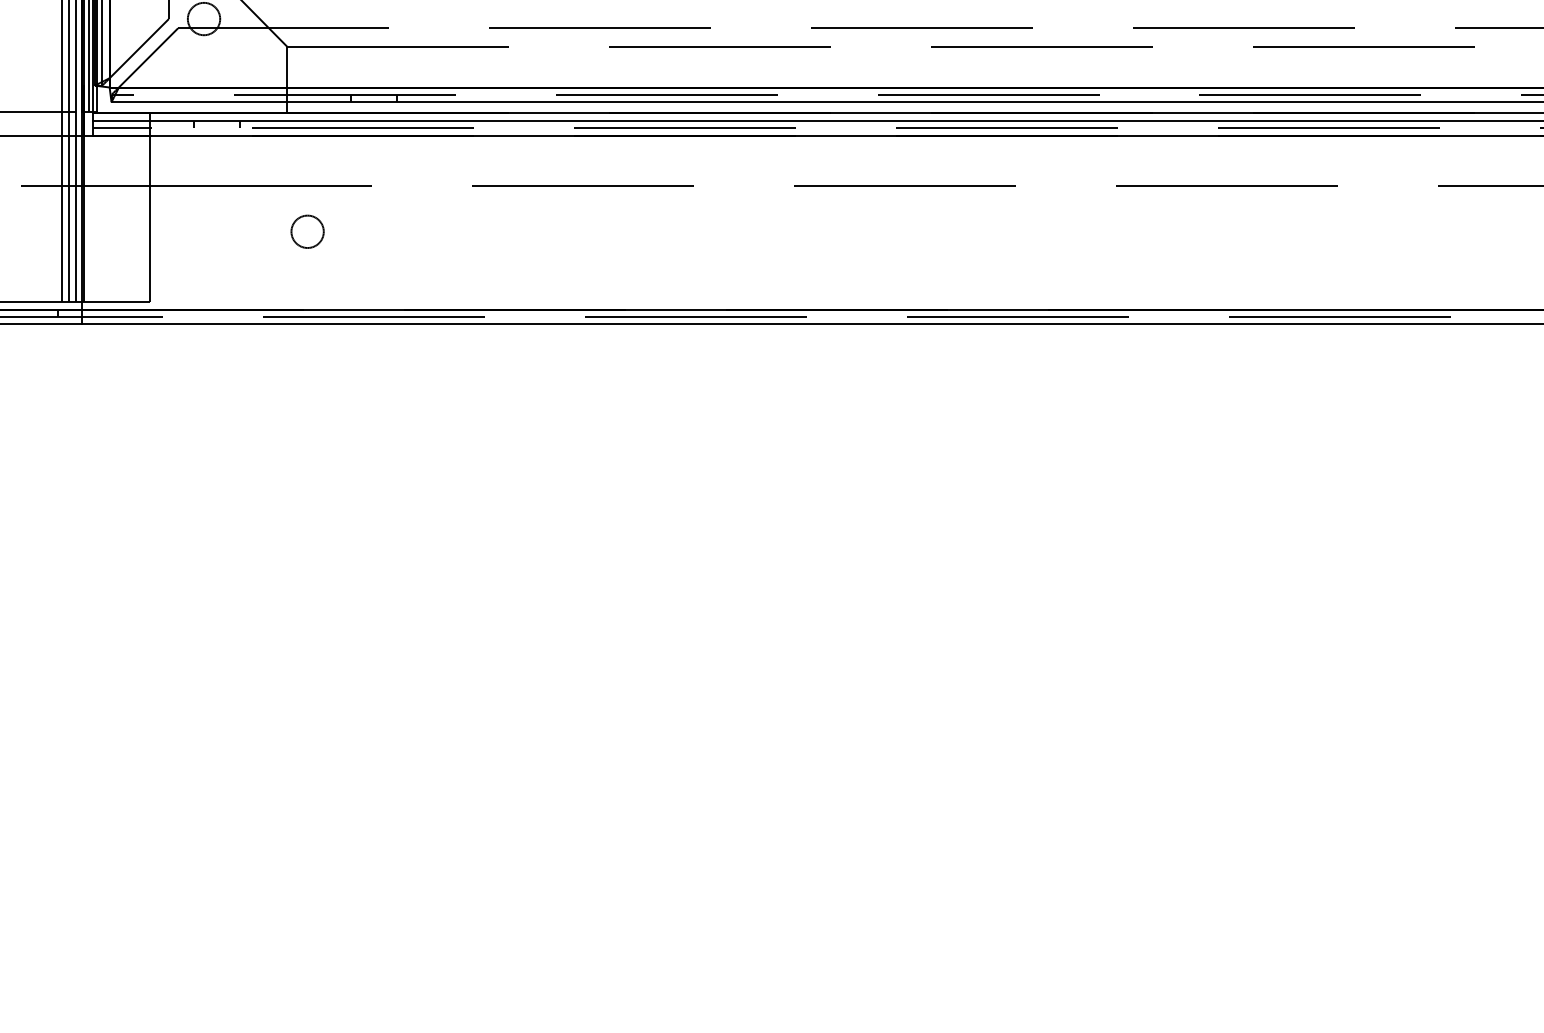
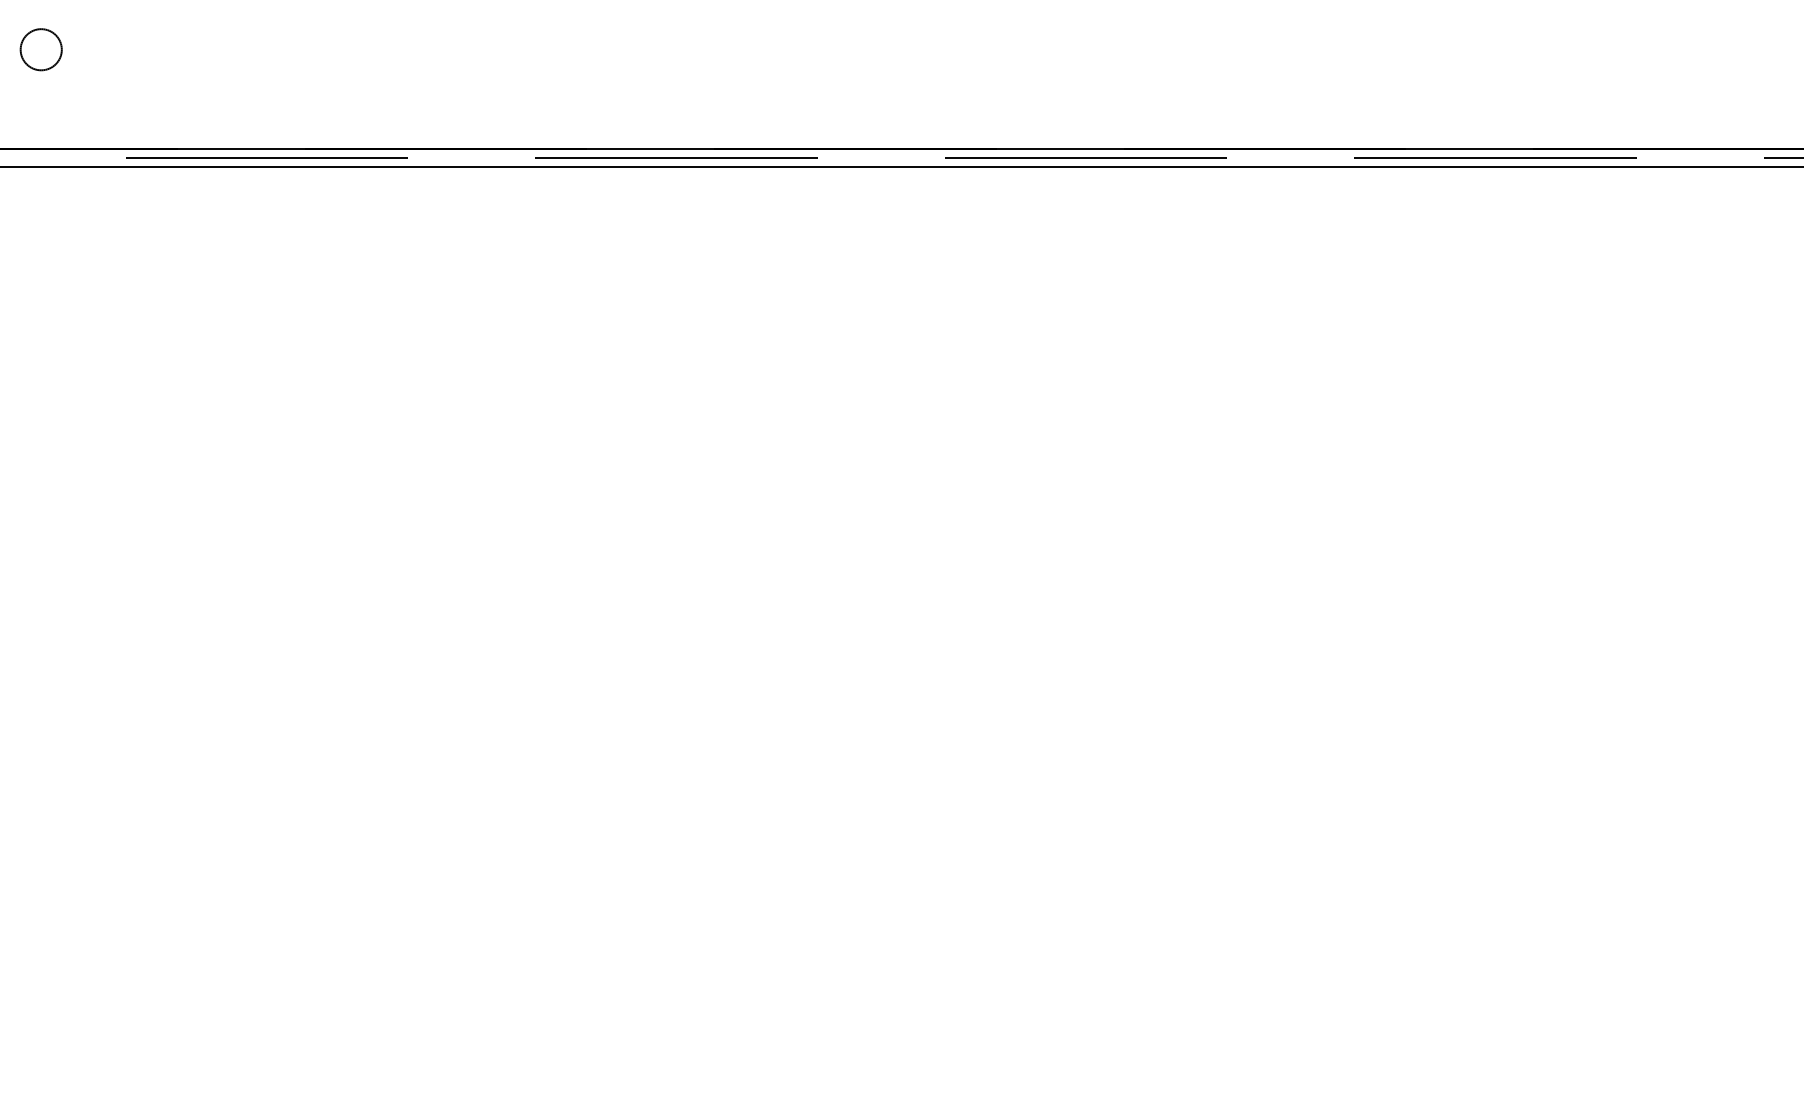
circle: (307, 231) -> (41, 49), moved

